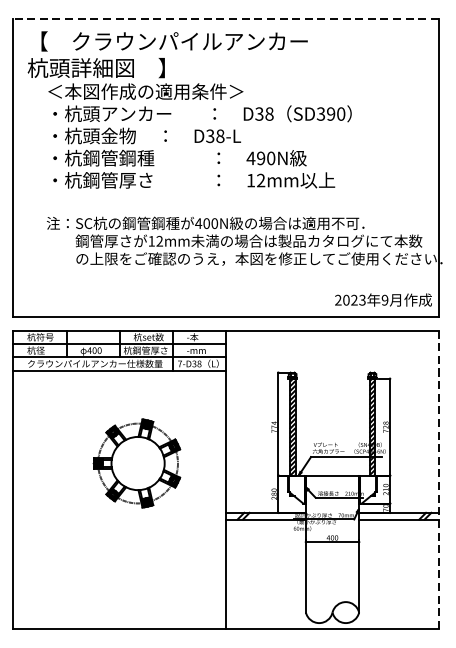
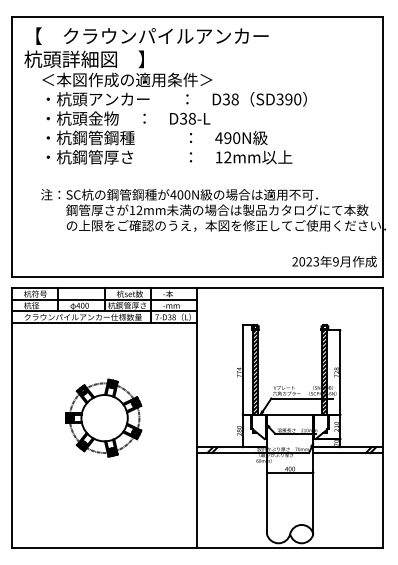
line: (226, 18) -> (197, 16), dashed -> solid
part: (136, 462) -> (103, 417), moved
line: (438, 479) -> (382, 418), dashed -> solid

